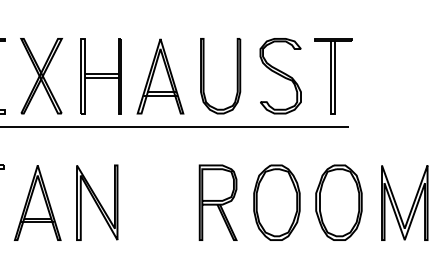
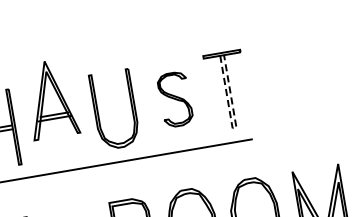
part: (160, 76) -> (51, 99), moved
part: (280, 76) -> (175, 99), size x0.7
line: (333, 113) -> (234, 127), solid -> dashed

